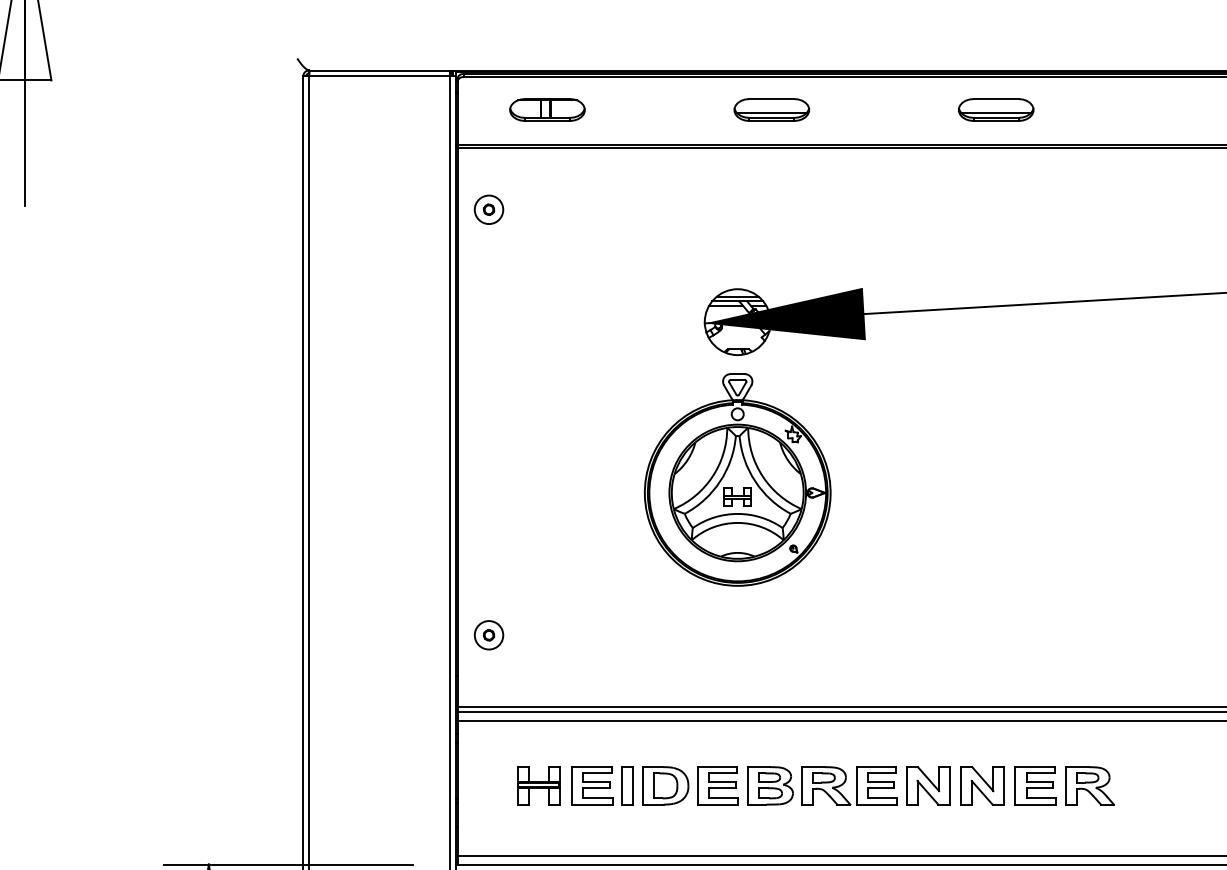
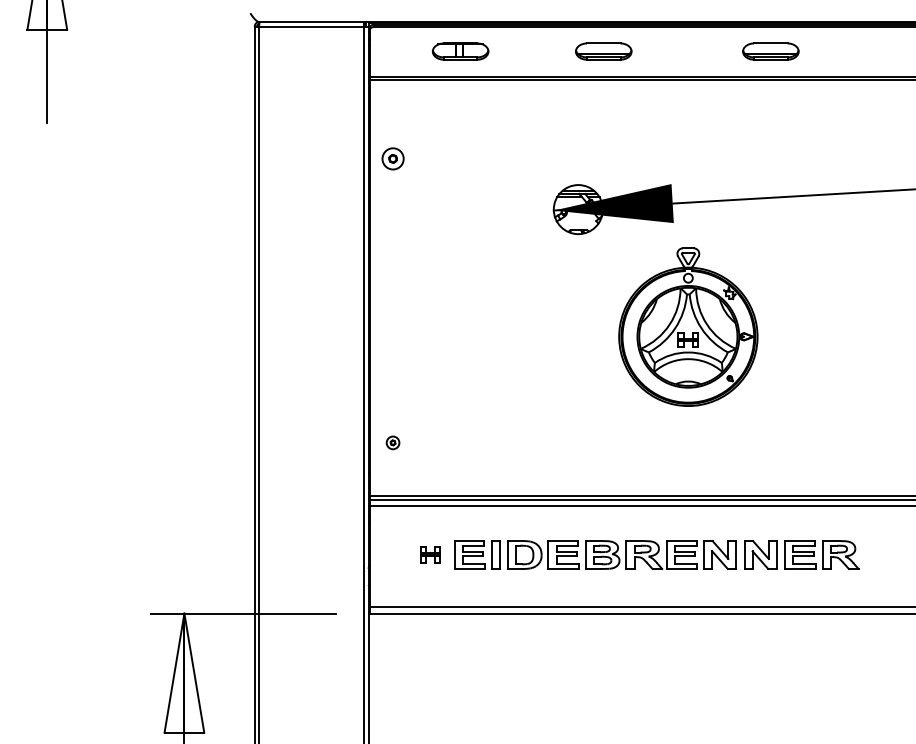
part: (547, 109) -> (460, 51), moved
part: (488, 209) -> (392, 158), moved
part: (737, 479) -> (688, 326), moved
part: (488, 634) -> (392, 442), size x0.6
part: (537, 785) -> (429, 554), size x0.6

